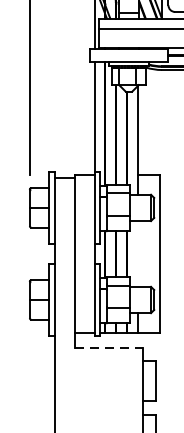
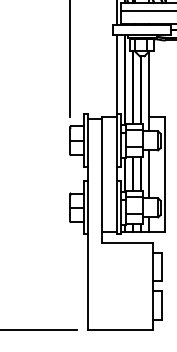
line: (137, 254) -> (148, 174), added
line: (110, 348) -> (128, 243), dashed -> solid

